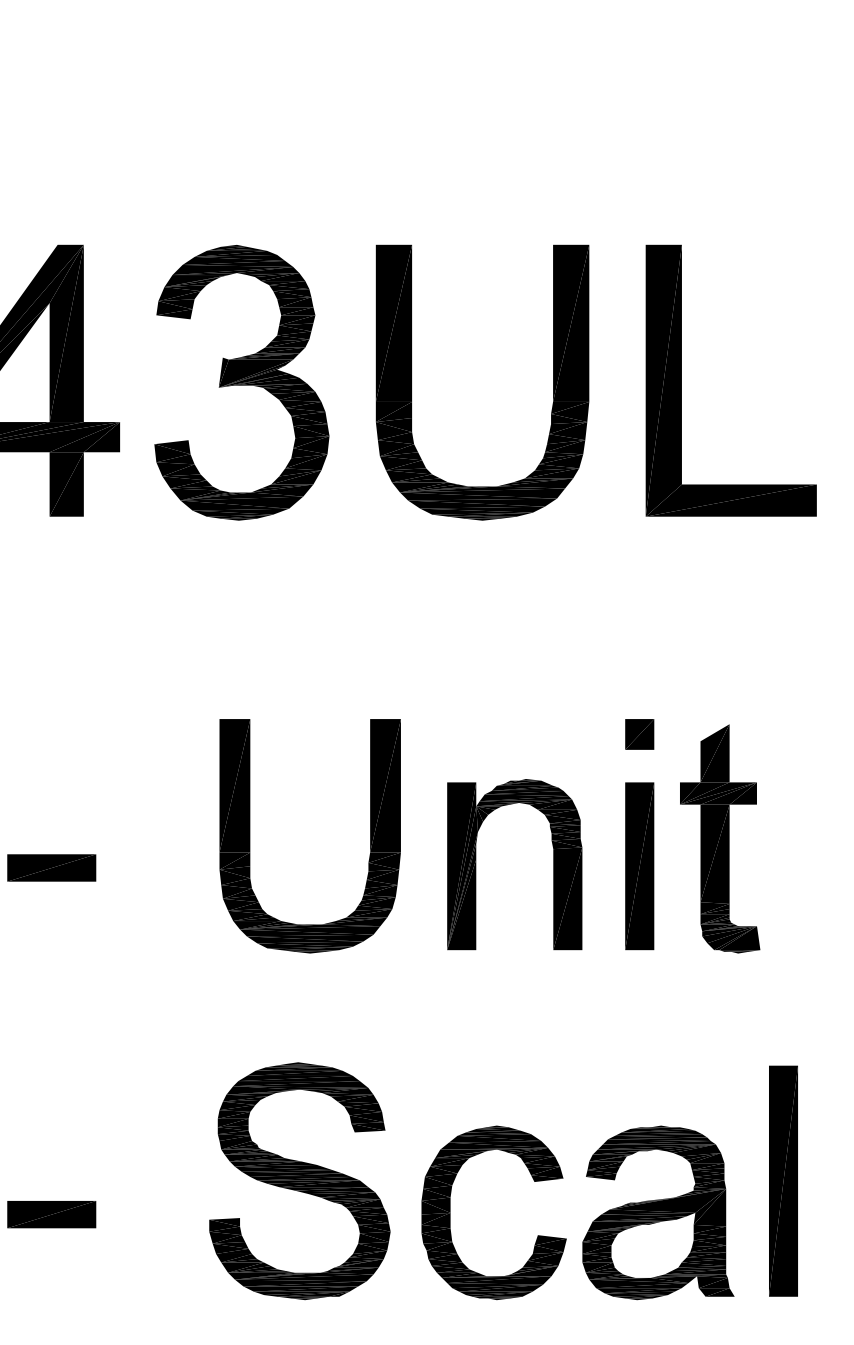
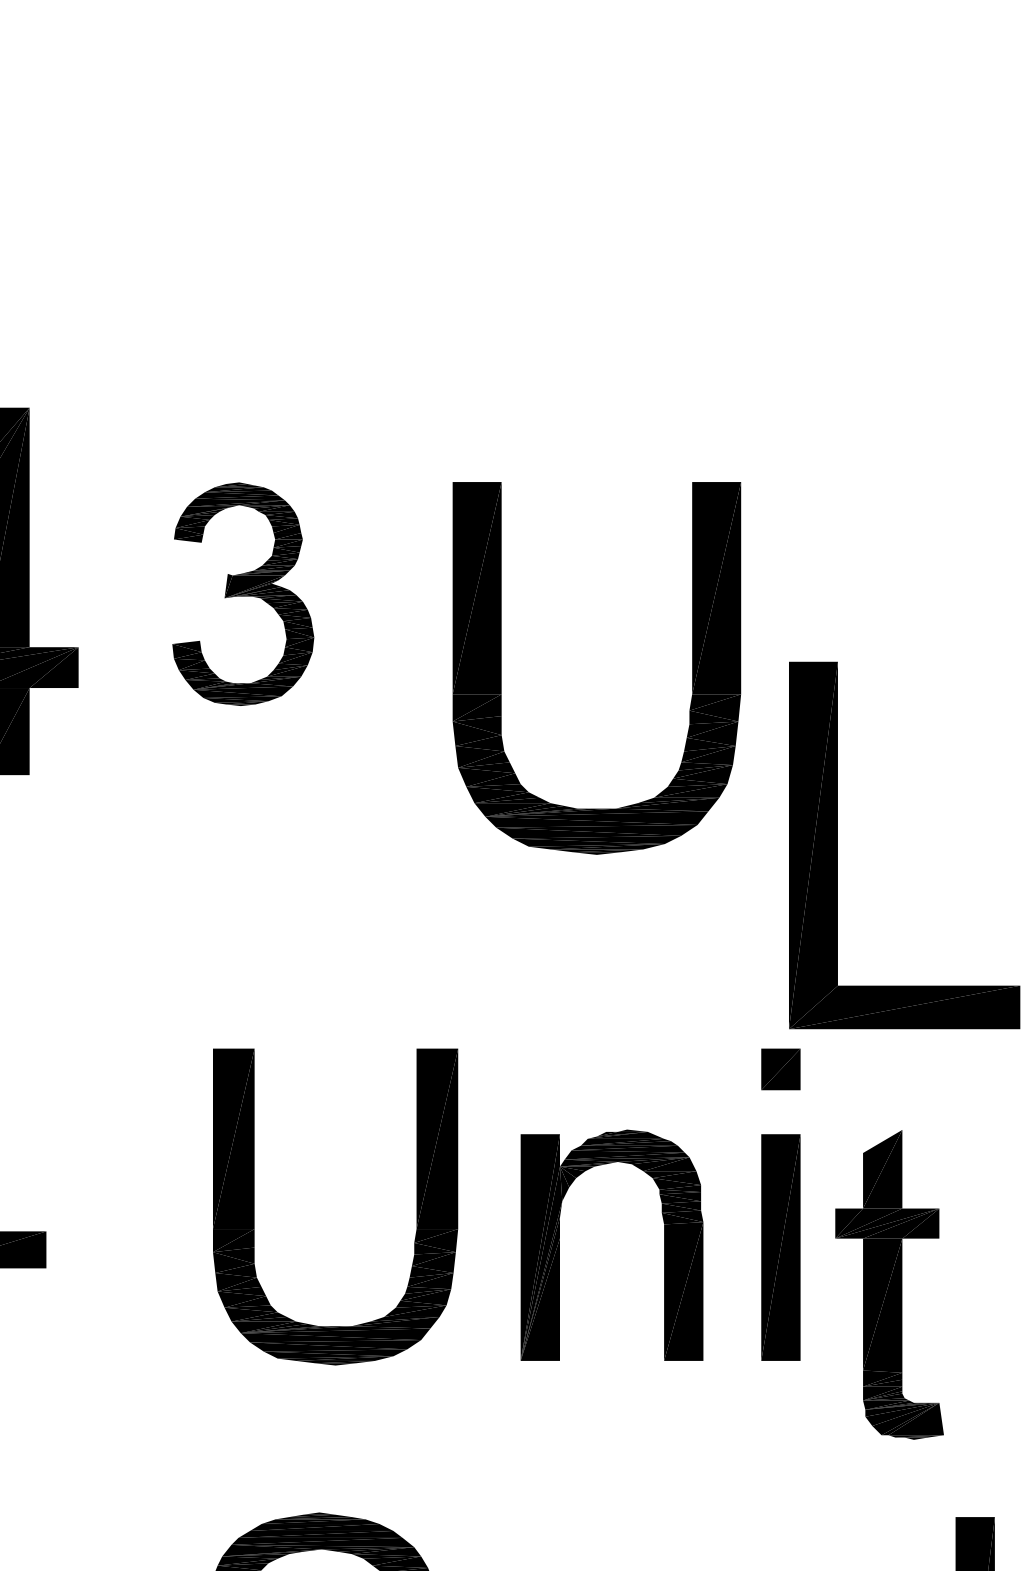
part: (681, 380) -> (837, 845), moved
part: (241, 382) -> (242, 593), size x0.6
part: (411, 382) -> (500, 668), moved
part: (720, 838) -> (890, 1284), moved

